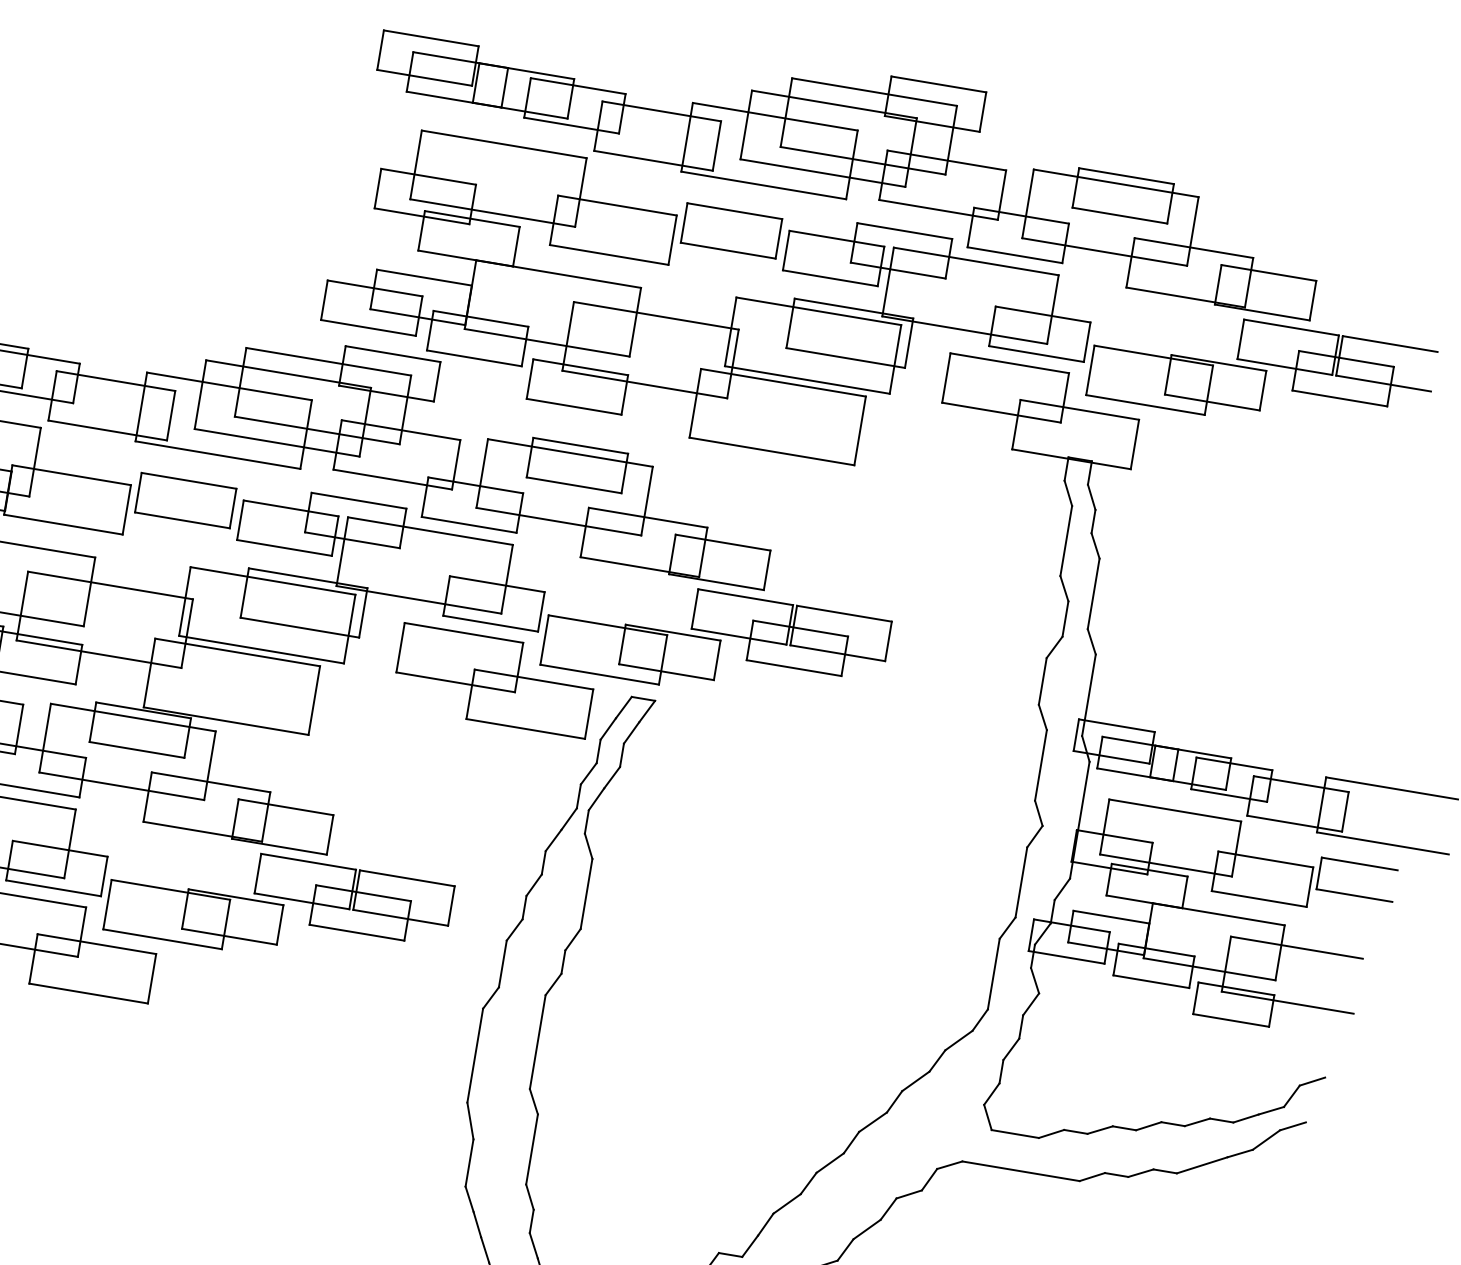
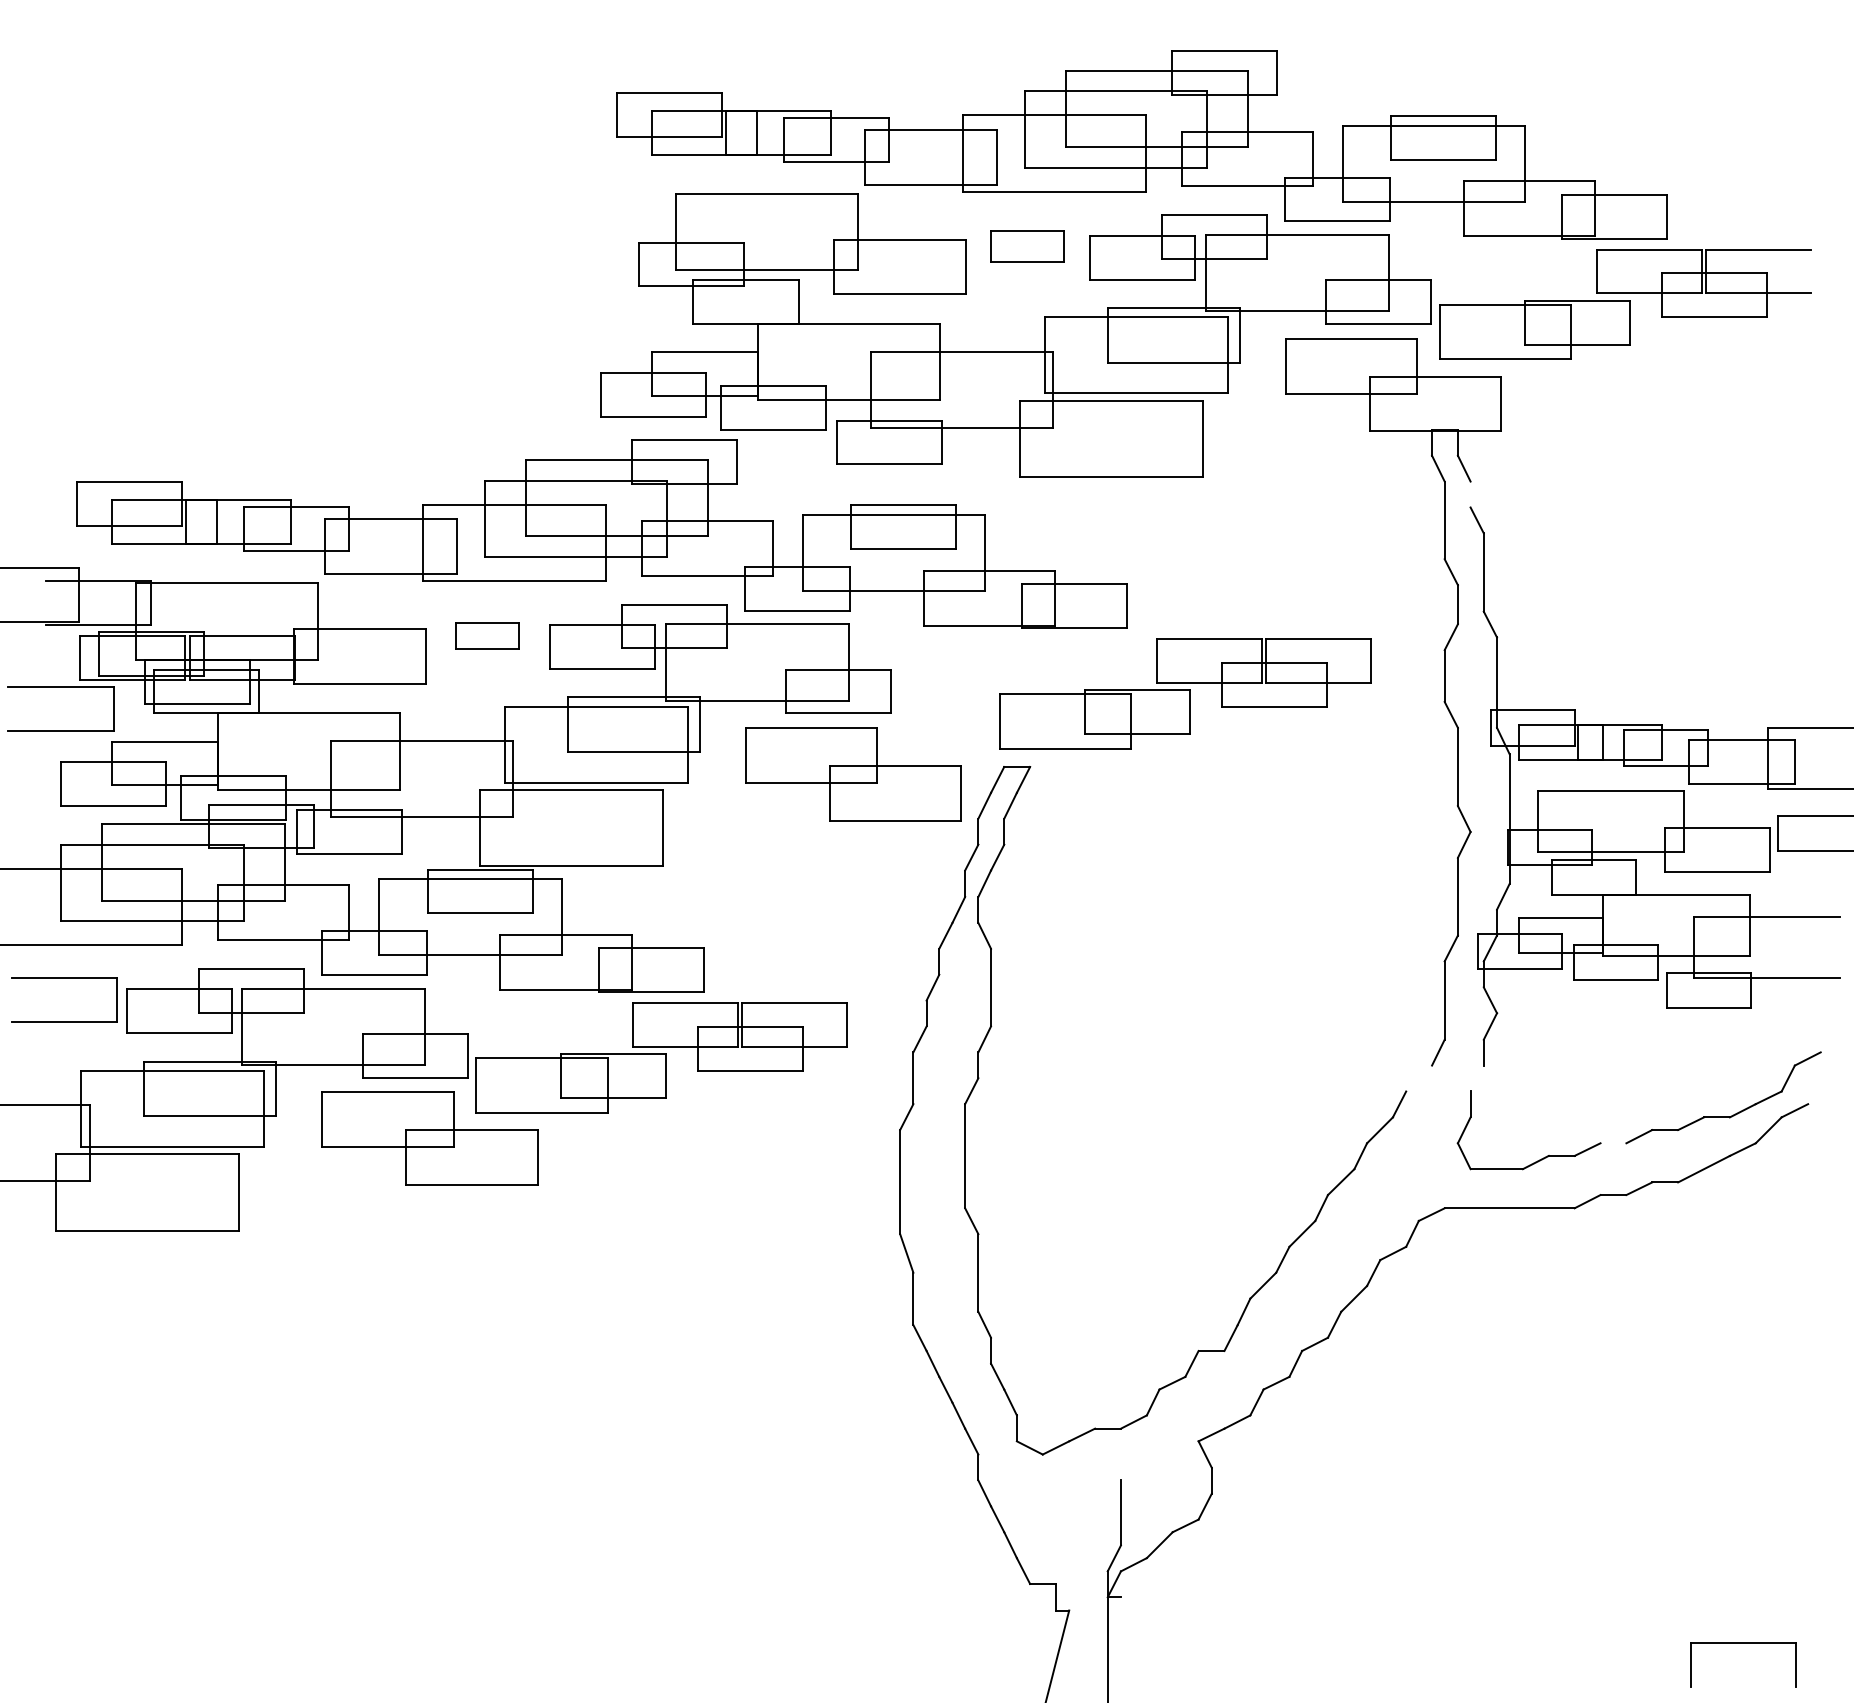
part: (731, 230) -> (1027, 245), size x0.7
part: (185, 500) -> (487, 635), size x0.6
line: (1093, 521) -> (1470, 494), removed
part: (716, 642) -> (1185, 693), moved
line: (959, 1040) -> (1419, 1078), removed
line: (1010, 1049) -> (1476, 1078), removed
line: (1124, 1128) -> (1613, 1143), removed

